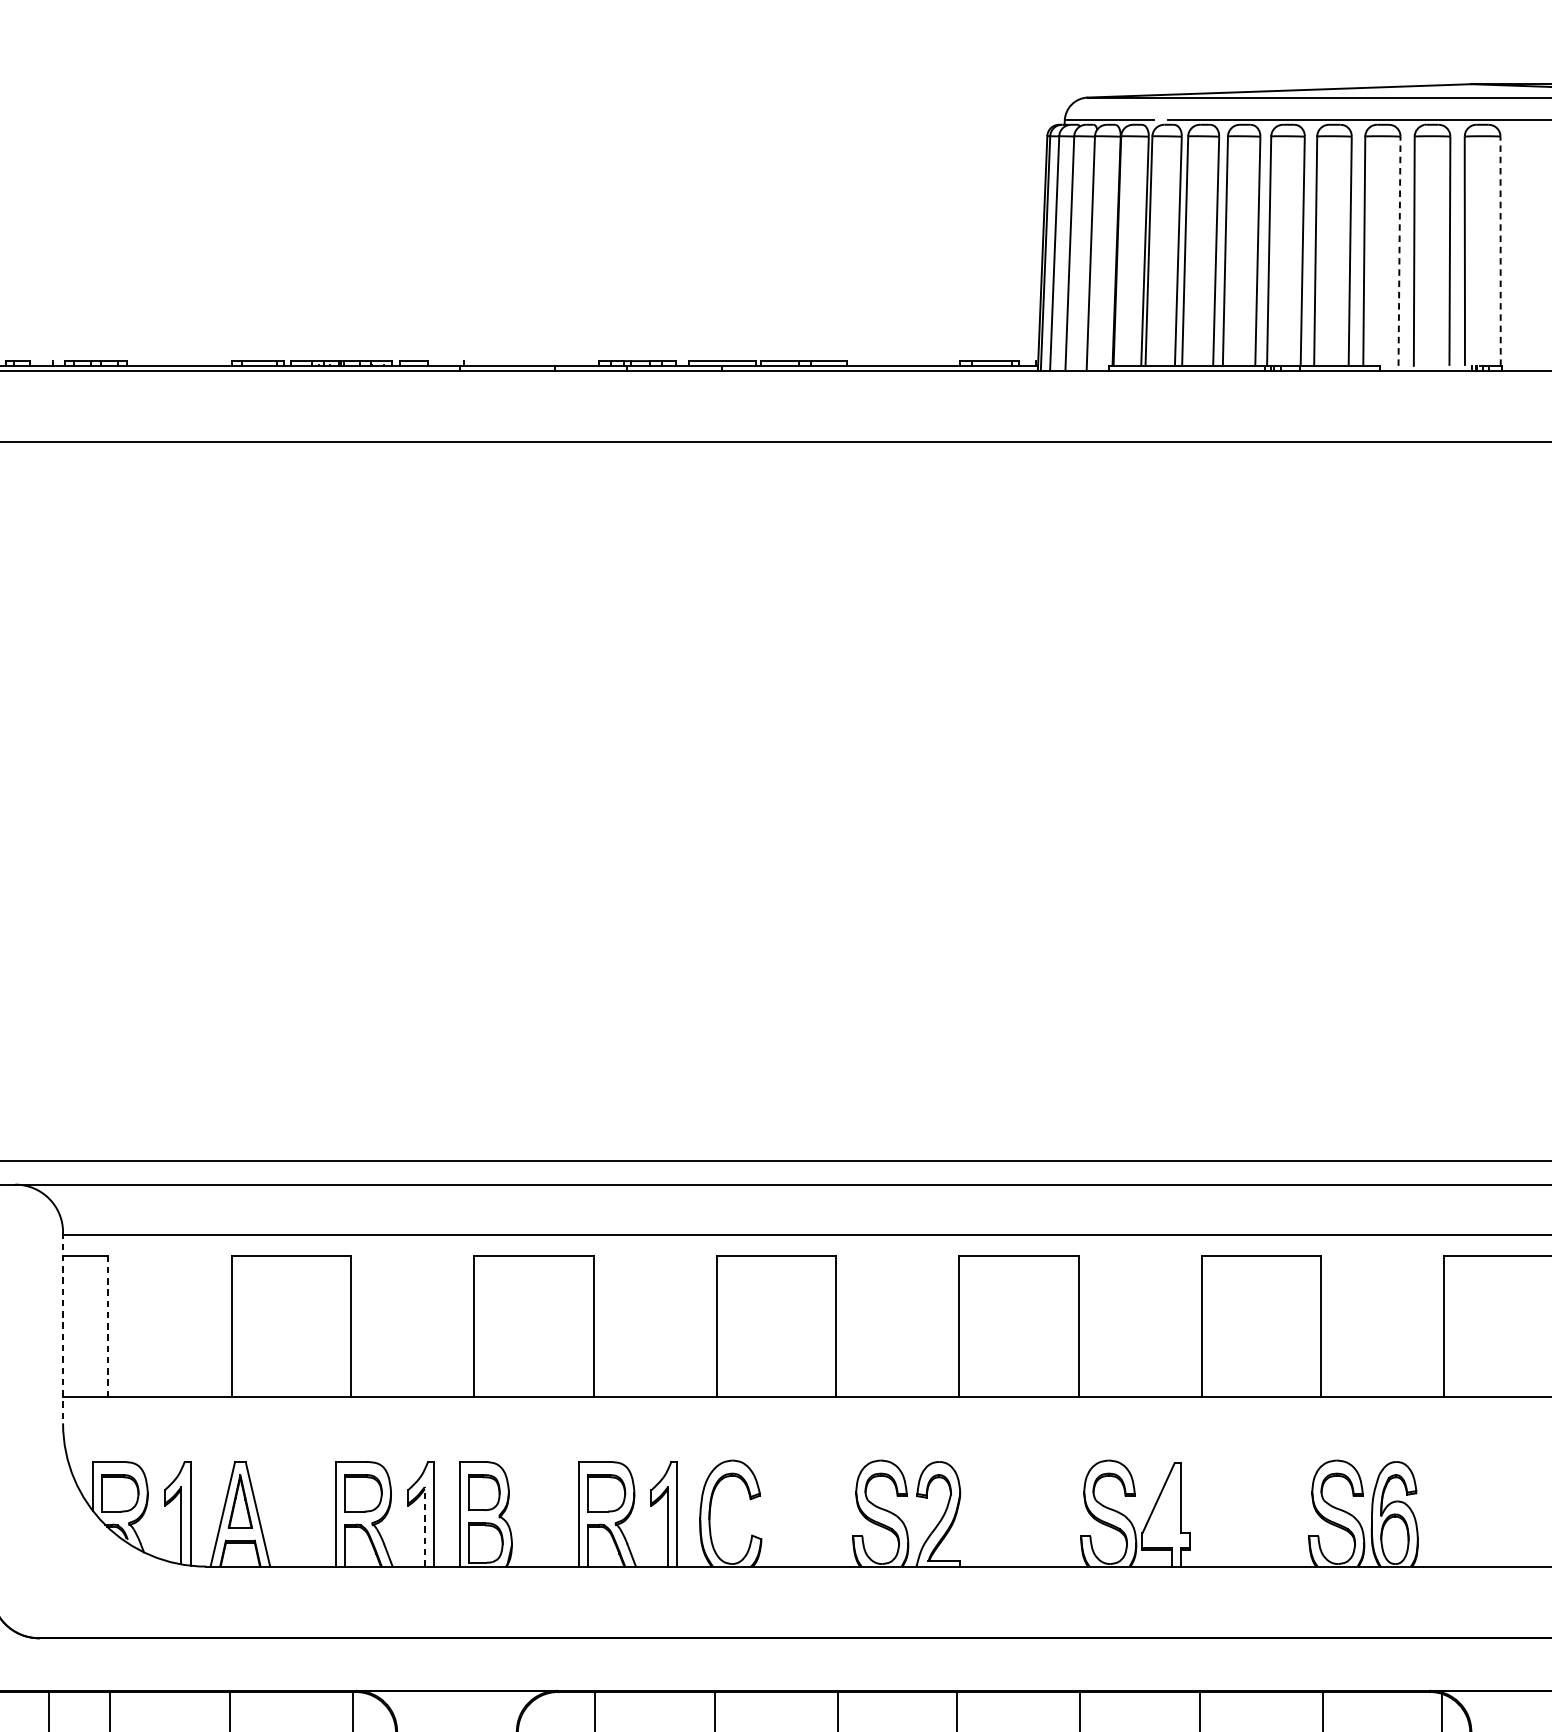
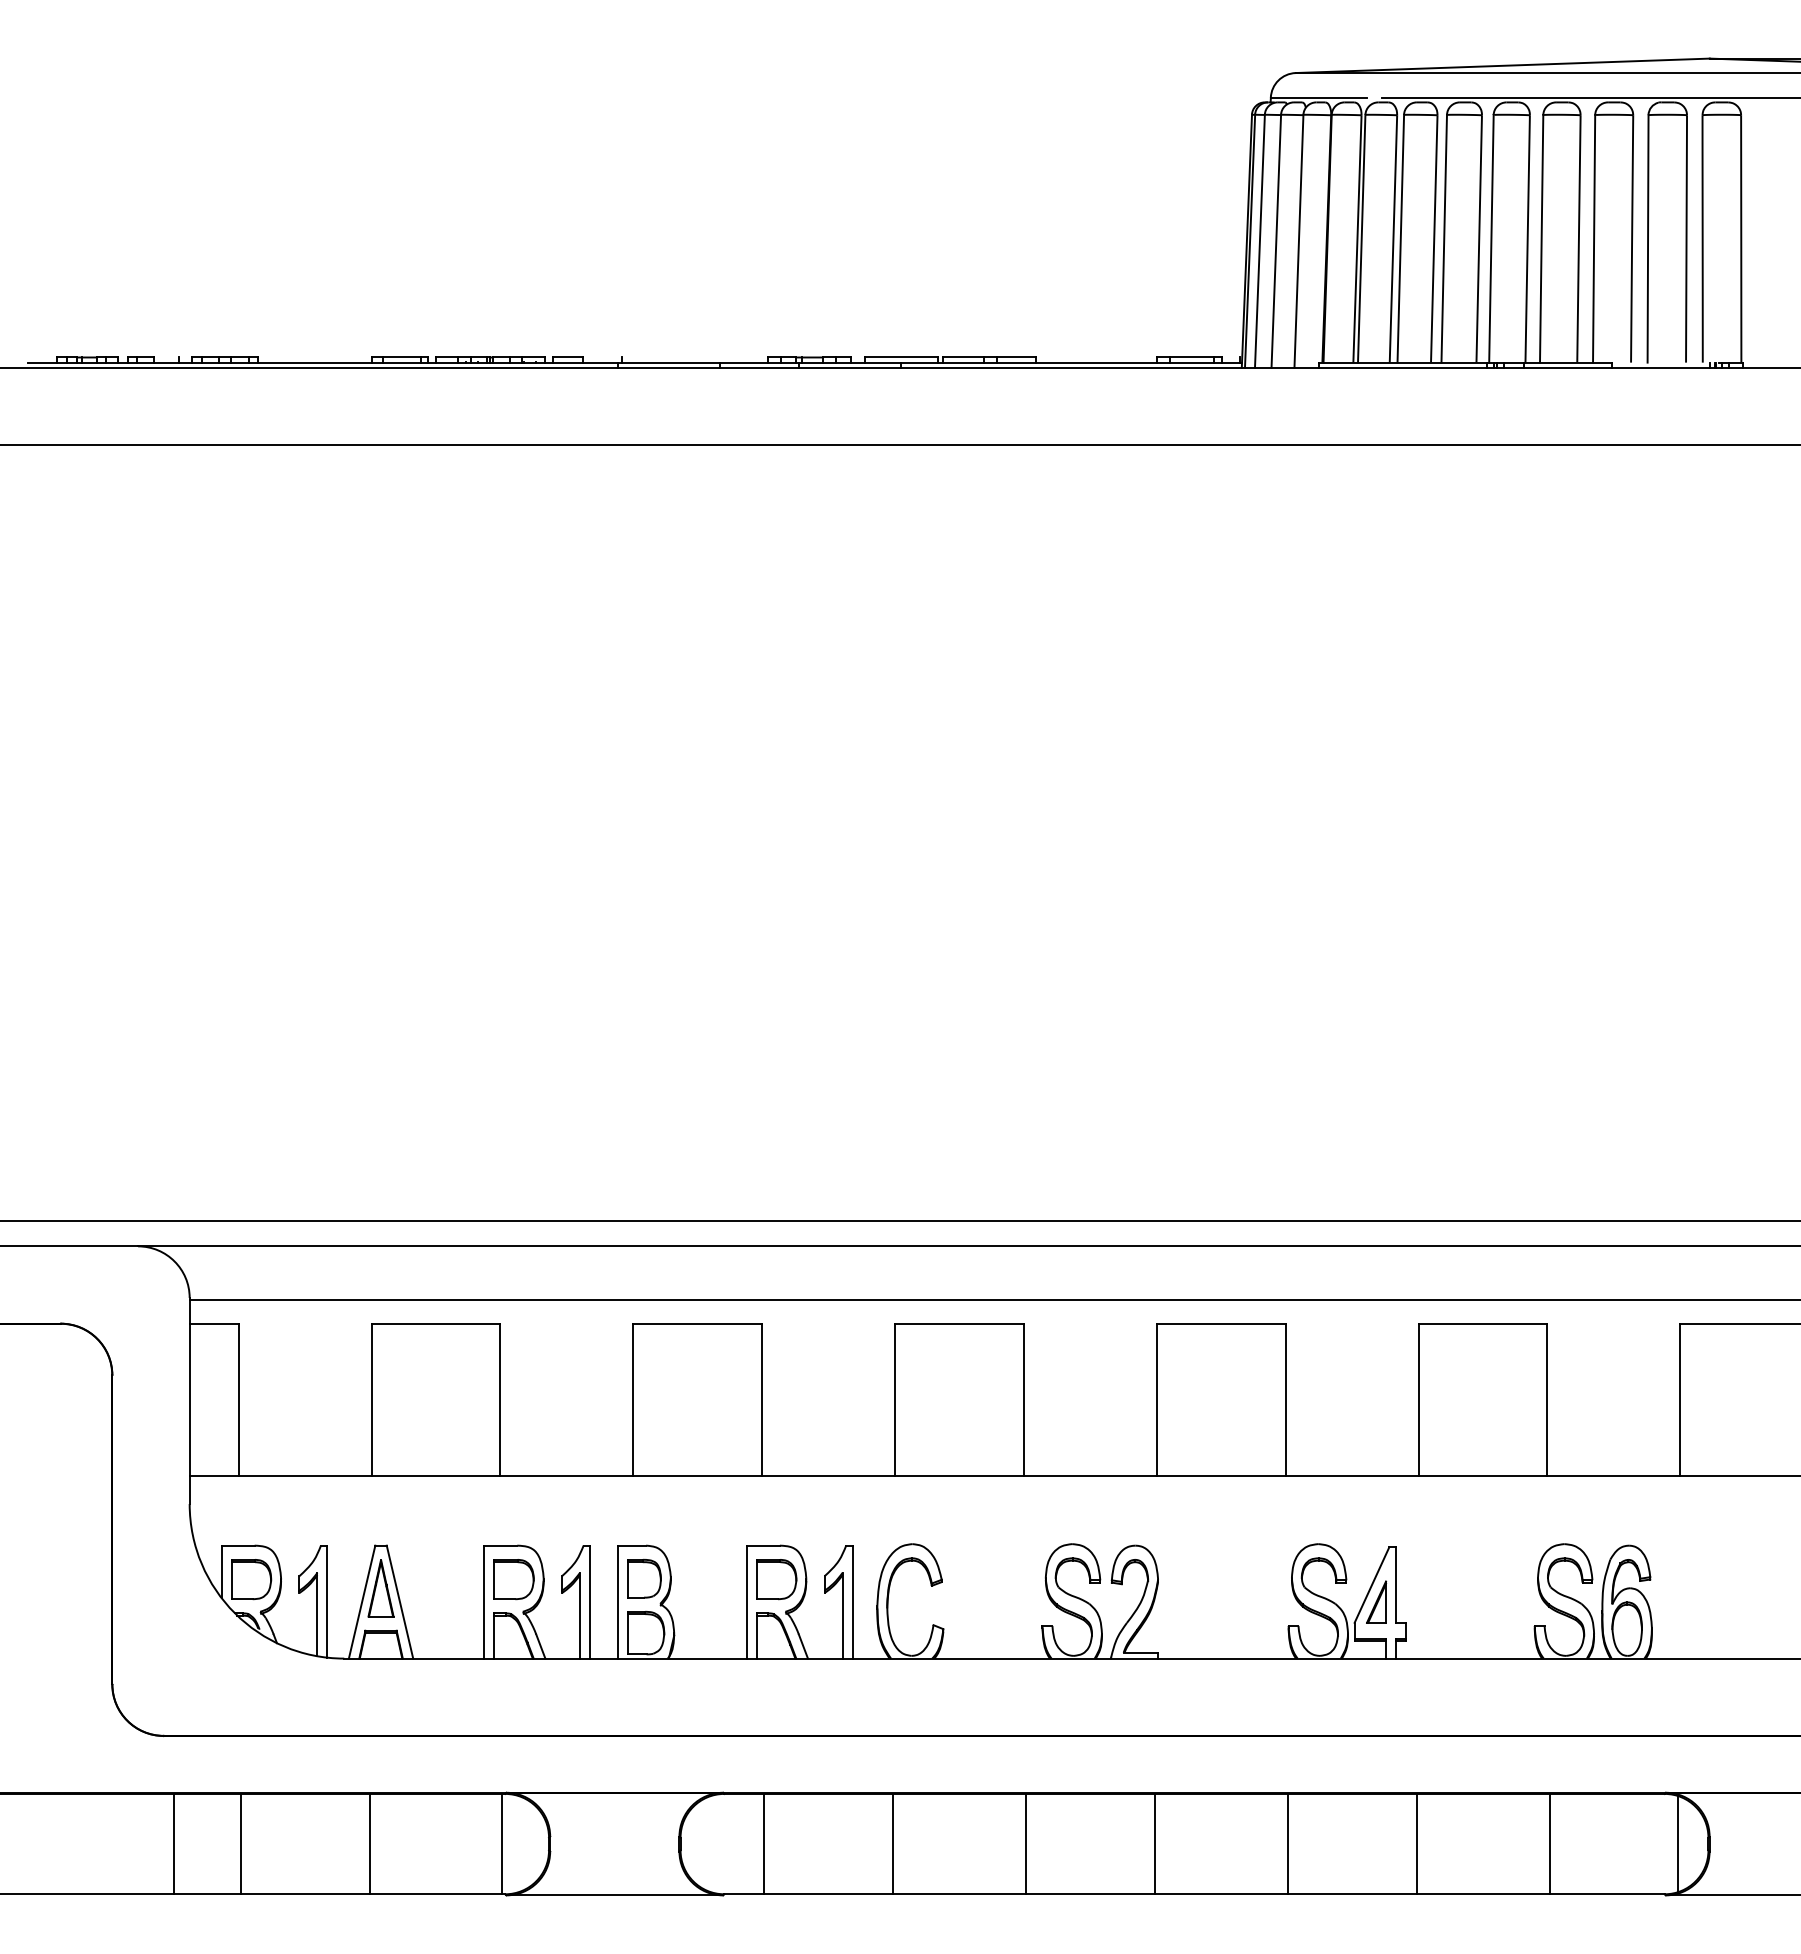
line: (1399, 251) -> (1632, 239), dashed -> solid
line: (1500, 251) -> (1741, 239), dashed -> solid
line: (108, 1326) -> (238, 1399), dashed -> solid
line: (62, 1328) -> (189, 1401), dashed -> solid
part: (1162, 1513) -> (1376, 1601), added
line: (425, 1526) -> (580, 1615), dashed -> solid

